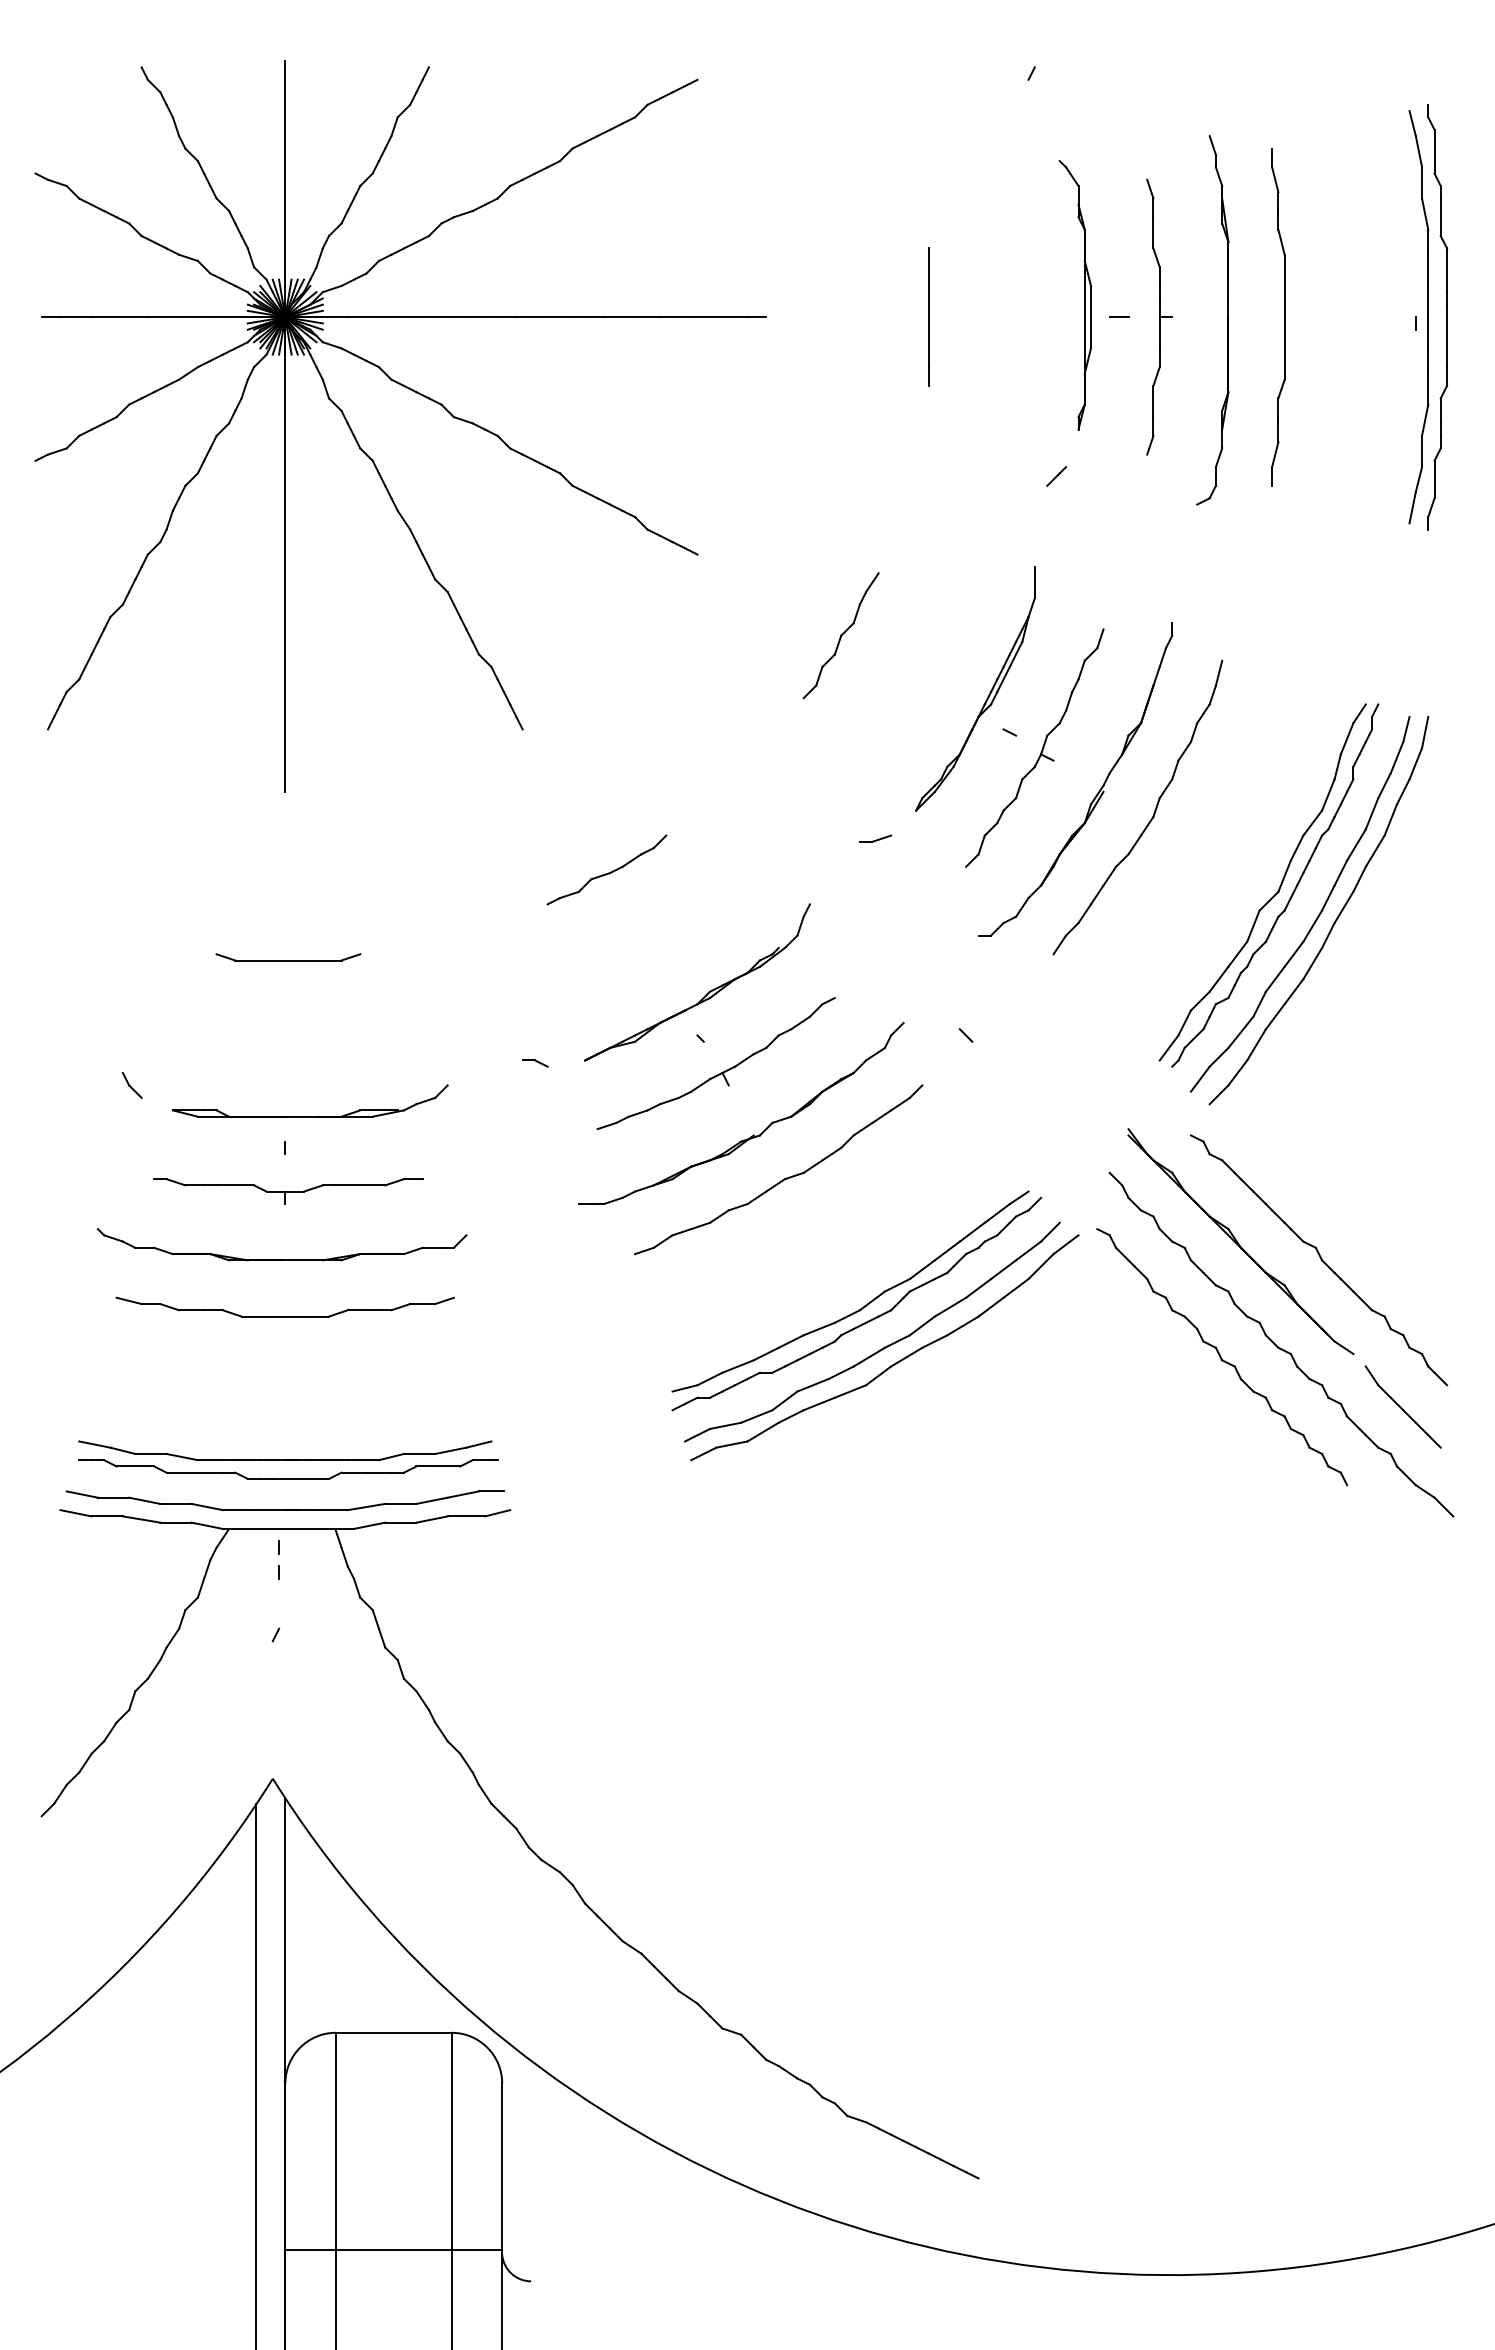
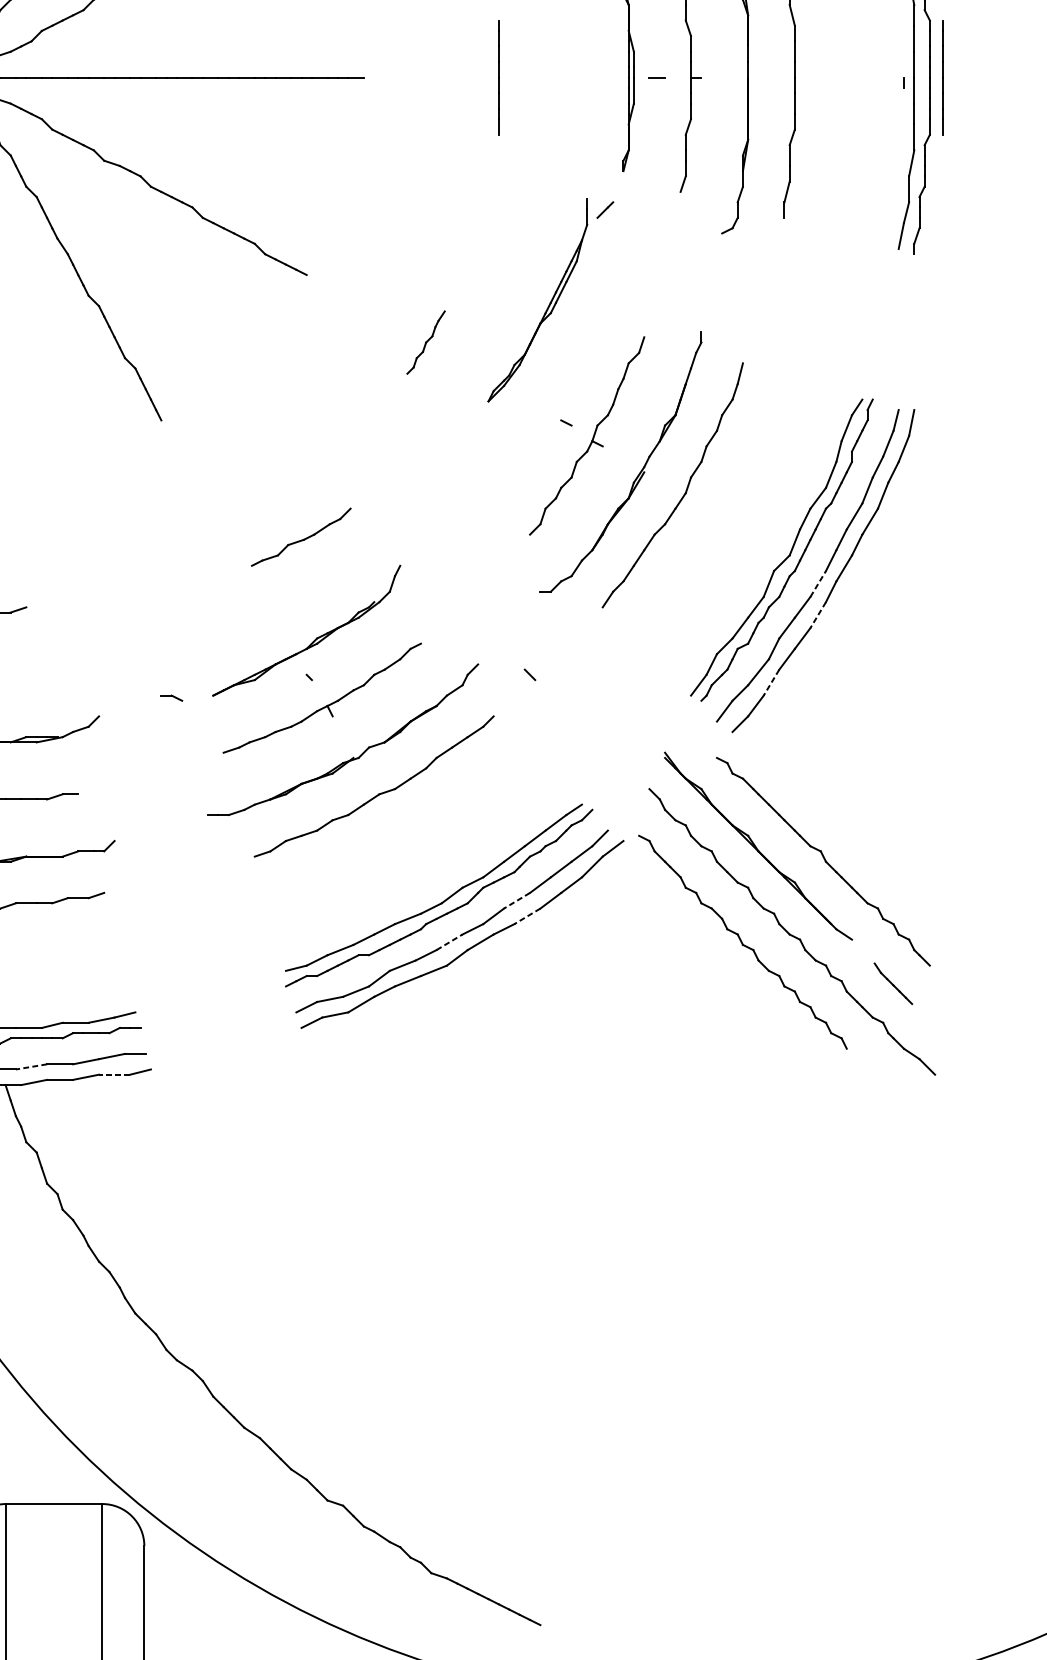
line: (1462, 316) -> (942, 77), added
part: (840, 635) -> (425, 342), size x0.6
part: (988, 694) -> (548, 304), moved
part: (875, 838) -> (454, 511), removed
part: (606, 869) -> (300, 536), moved
line: (1312, 925) -> (818, 583), solid -> dashed
line: (1312, 964) -> (818, 615), solid -> dashed
line: (1256, 1045) -> (771, 683), solid -> dashed
line: (950, 1307) -> (517, 901), solid -> dashed
line: (962, 1326) -> (527, 916), solid -> dashed
line: (869, 1356) -> (449, 941), solid -> dashed
part: (1402, 1406) -> (892, 983), size x0.6
line: (366, 1507) -> (31, 1067), solid -> dashed
line: (466, 1516) -> (114, 1074), solid -> dashed

